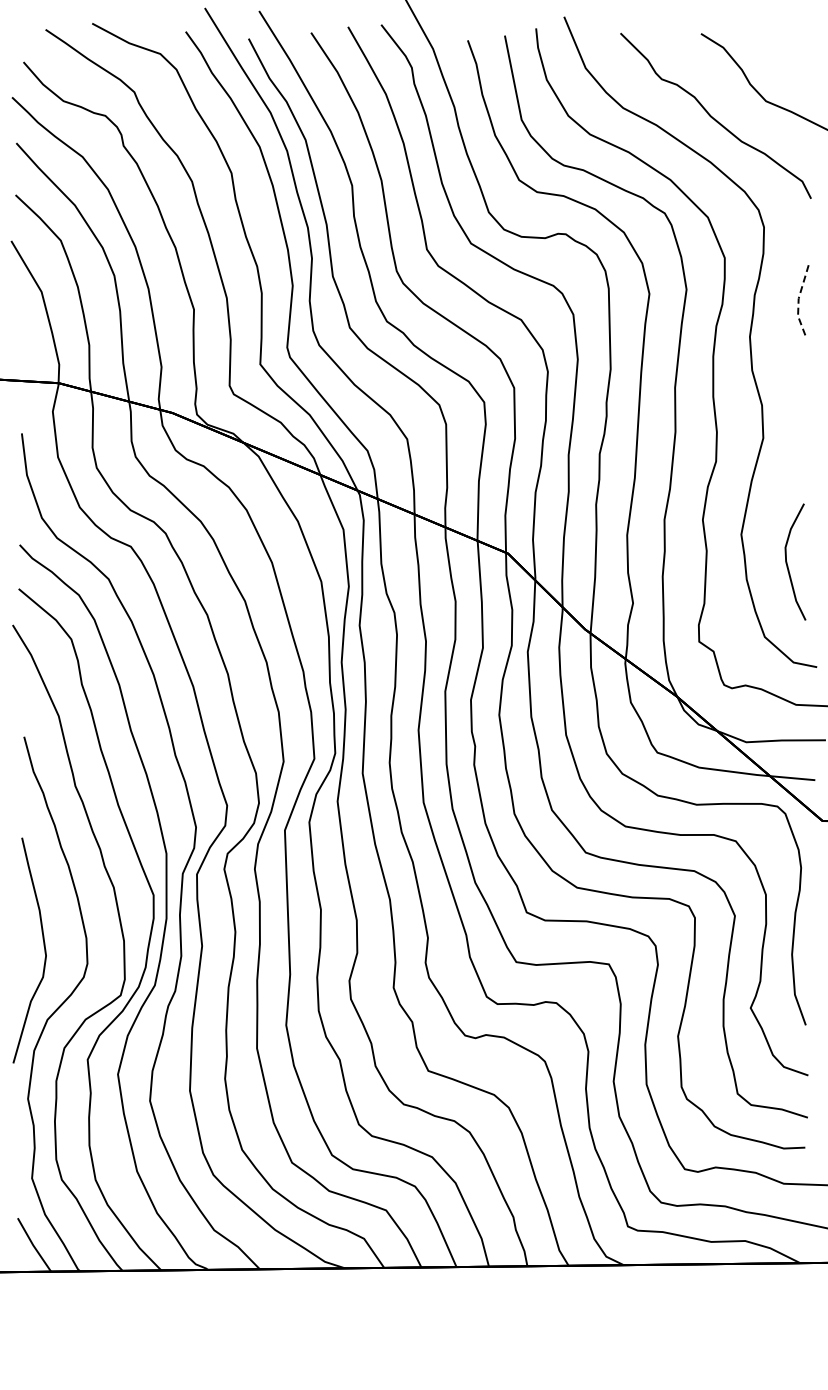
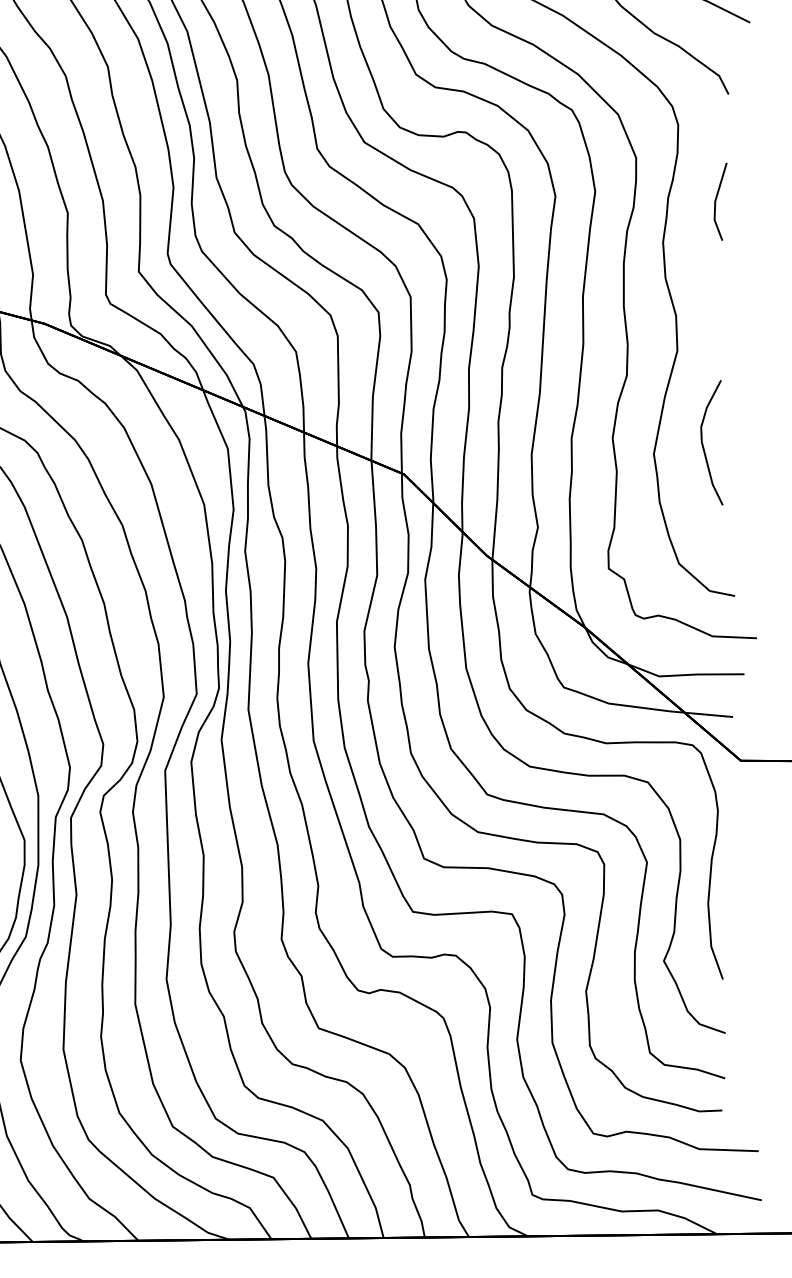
line: (798, 298) -> (715, 201), dashed -> solid
curve: (787, 561) -> (703, 442), moved

